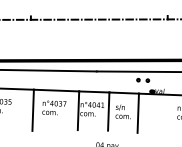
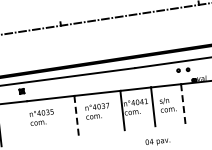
line: (32, 110) -> (76, 117), solid -> dashed
line: (138, 113) -> (183, 104), solid -> dashed

